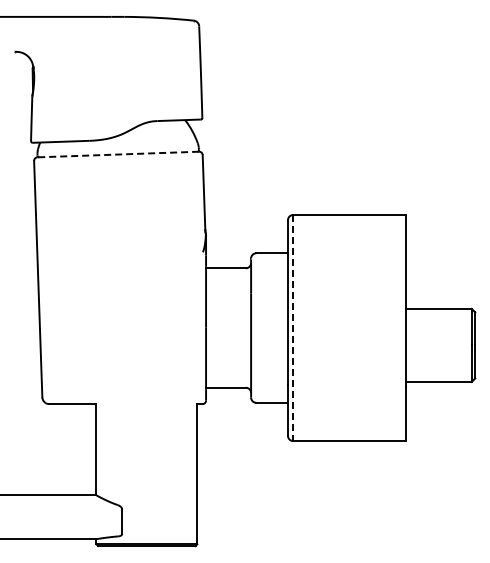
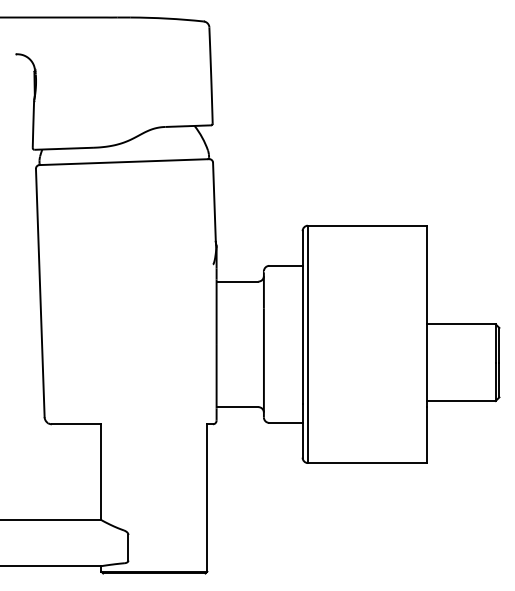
line: (118, 154) -> (124, 162), dashed -> solid
line: (292, 328) -> (307, 344), dashed -> solid

